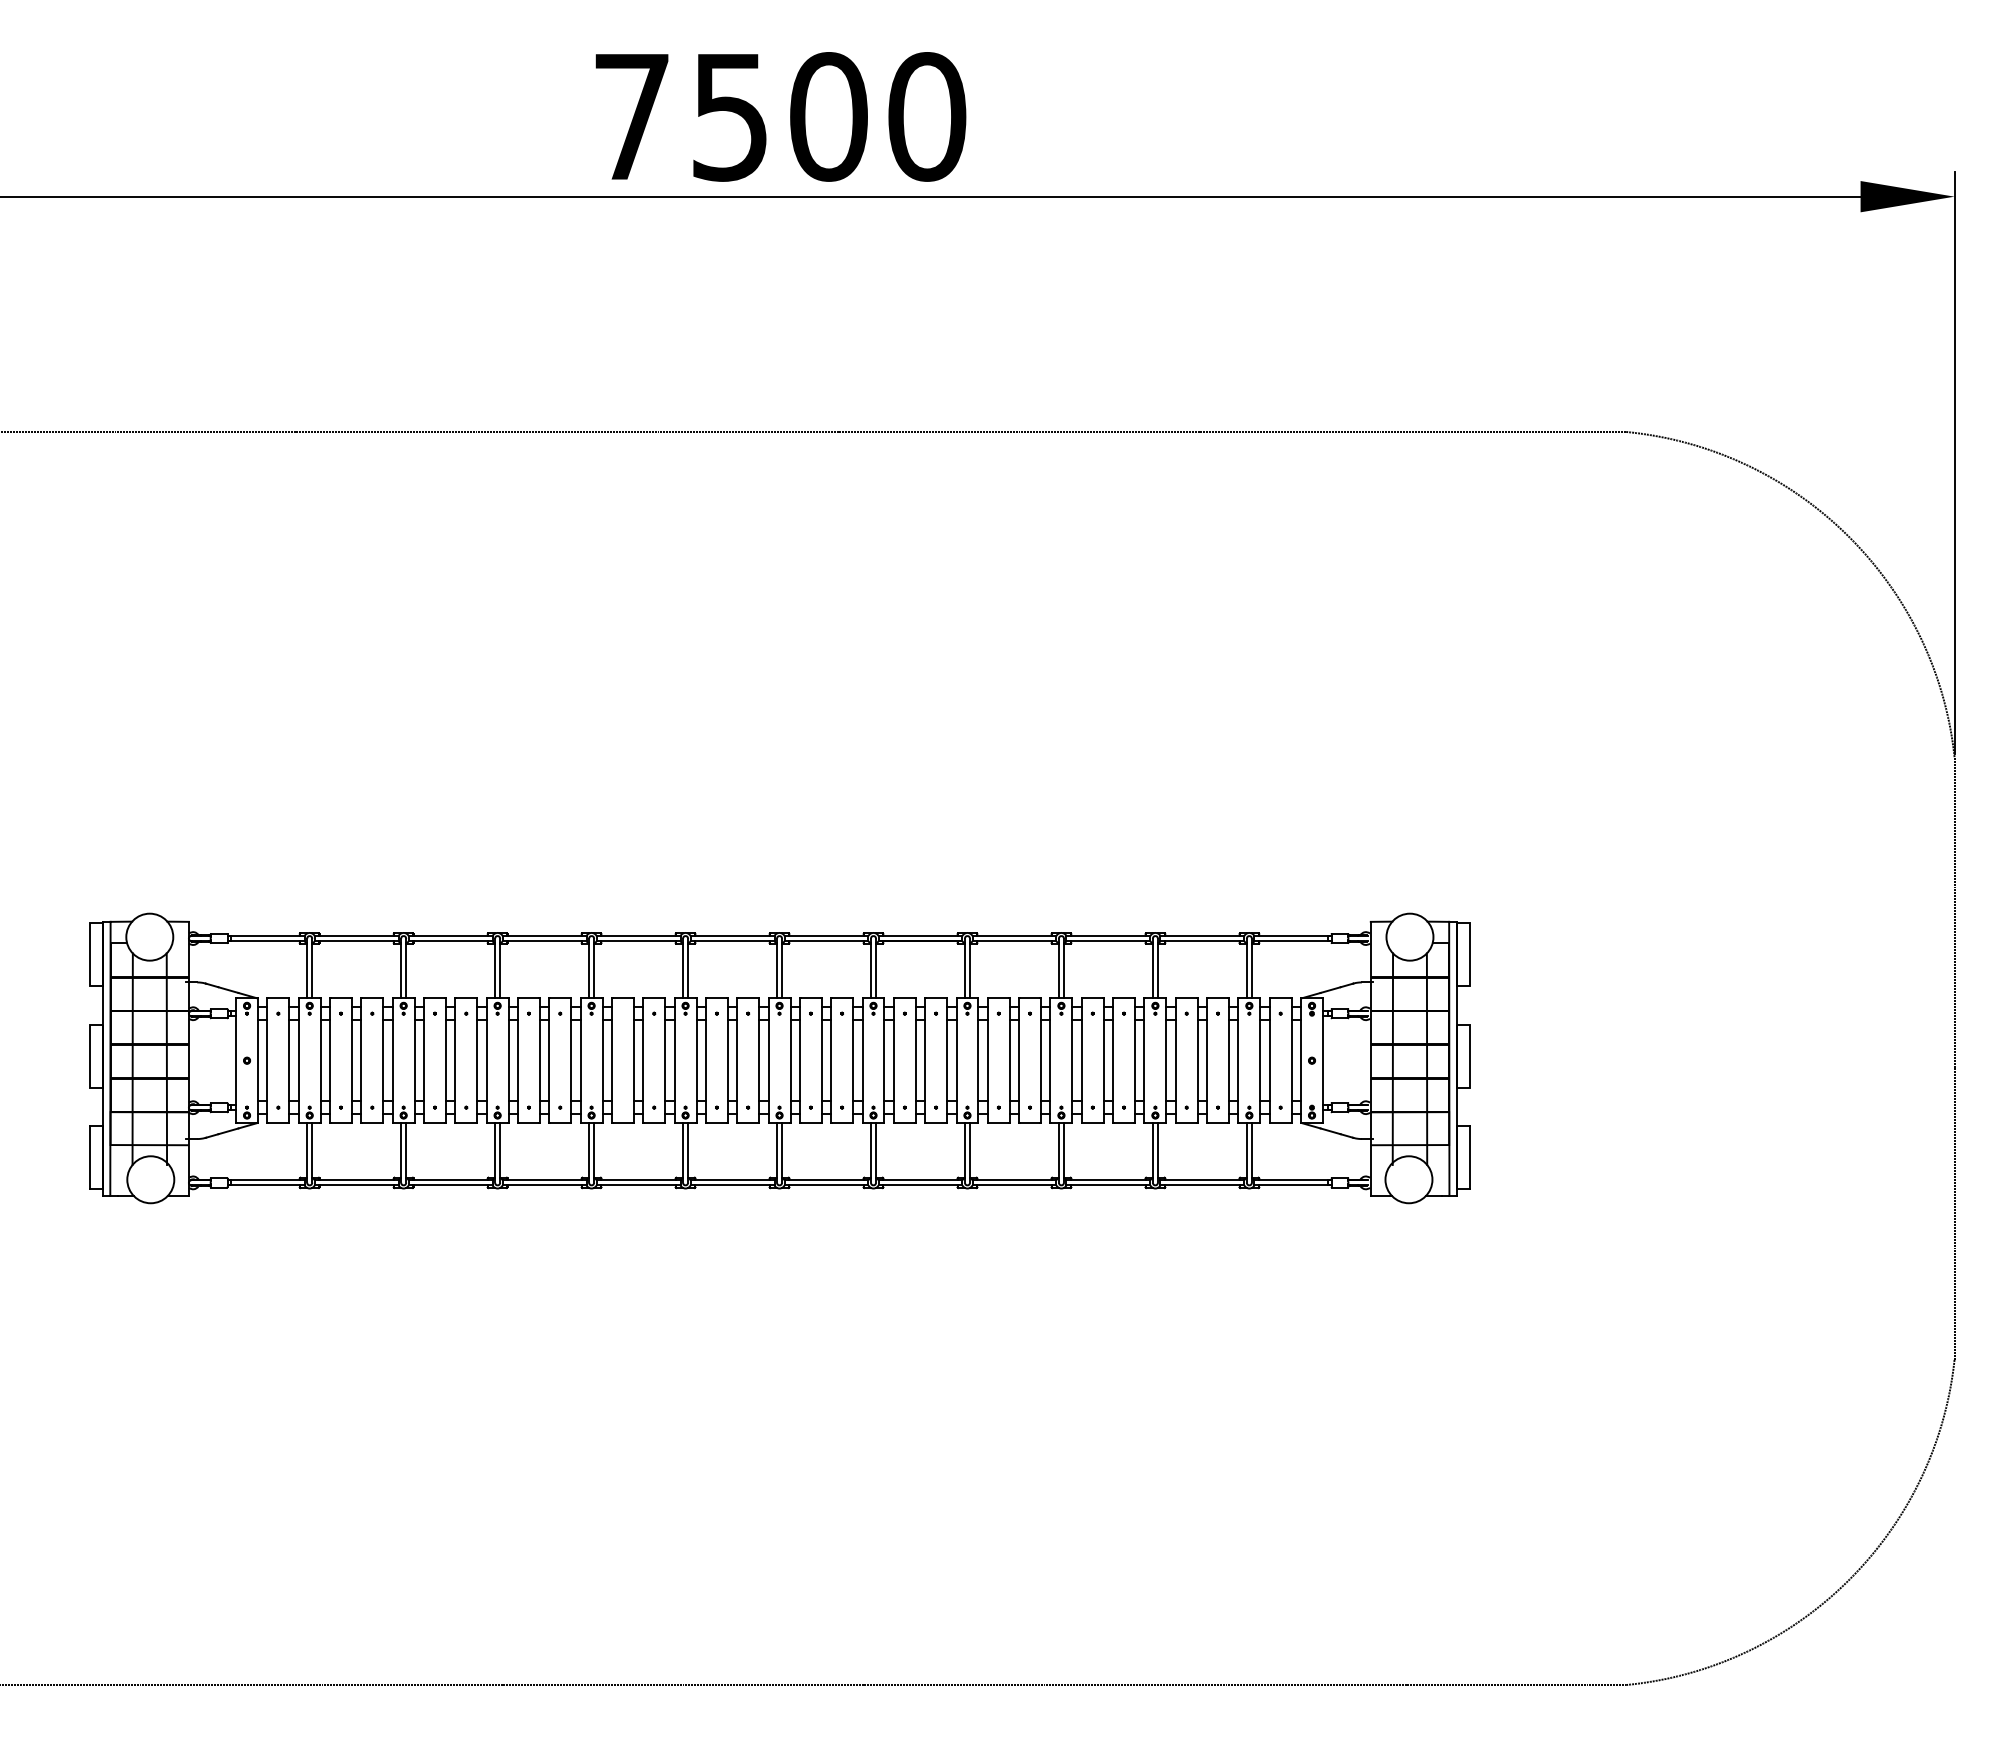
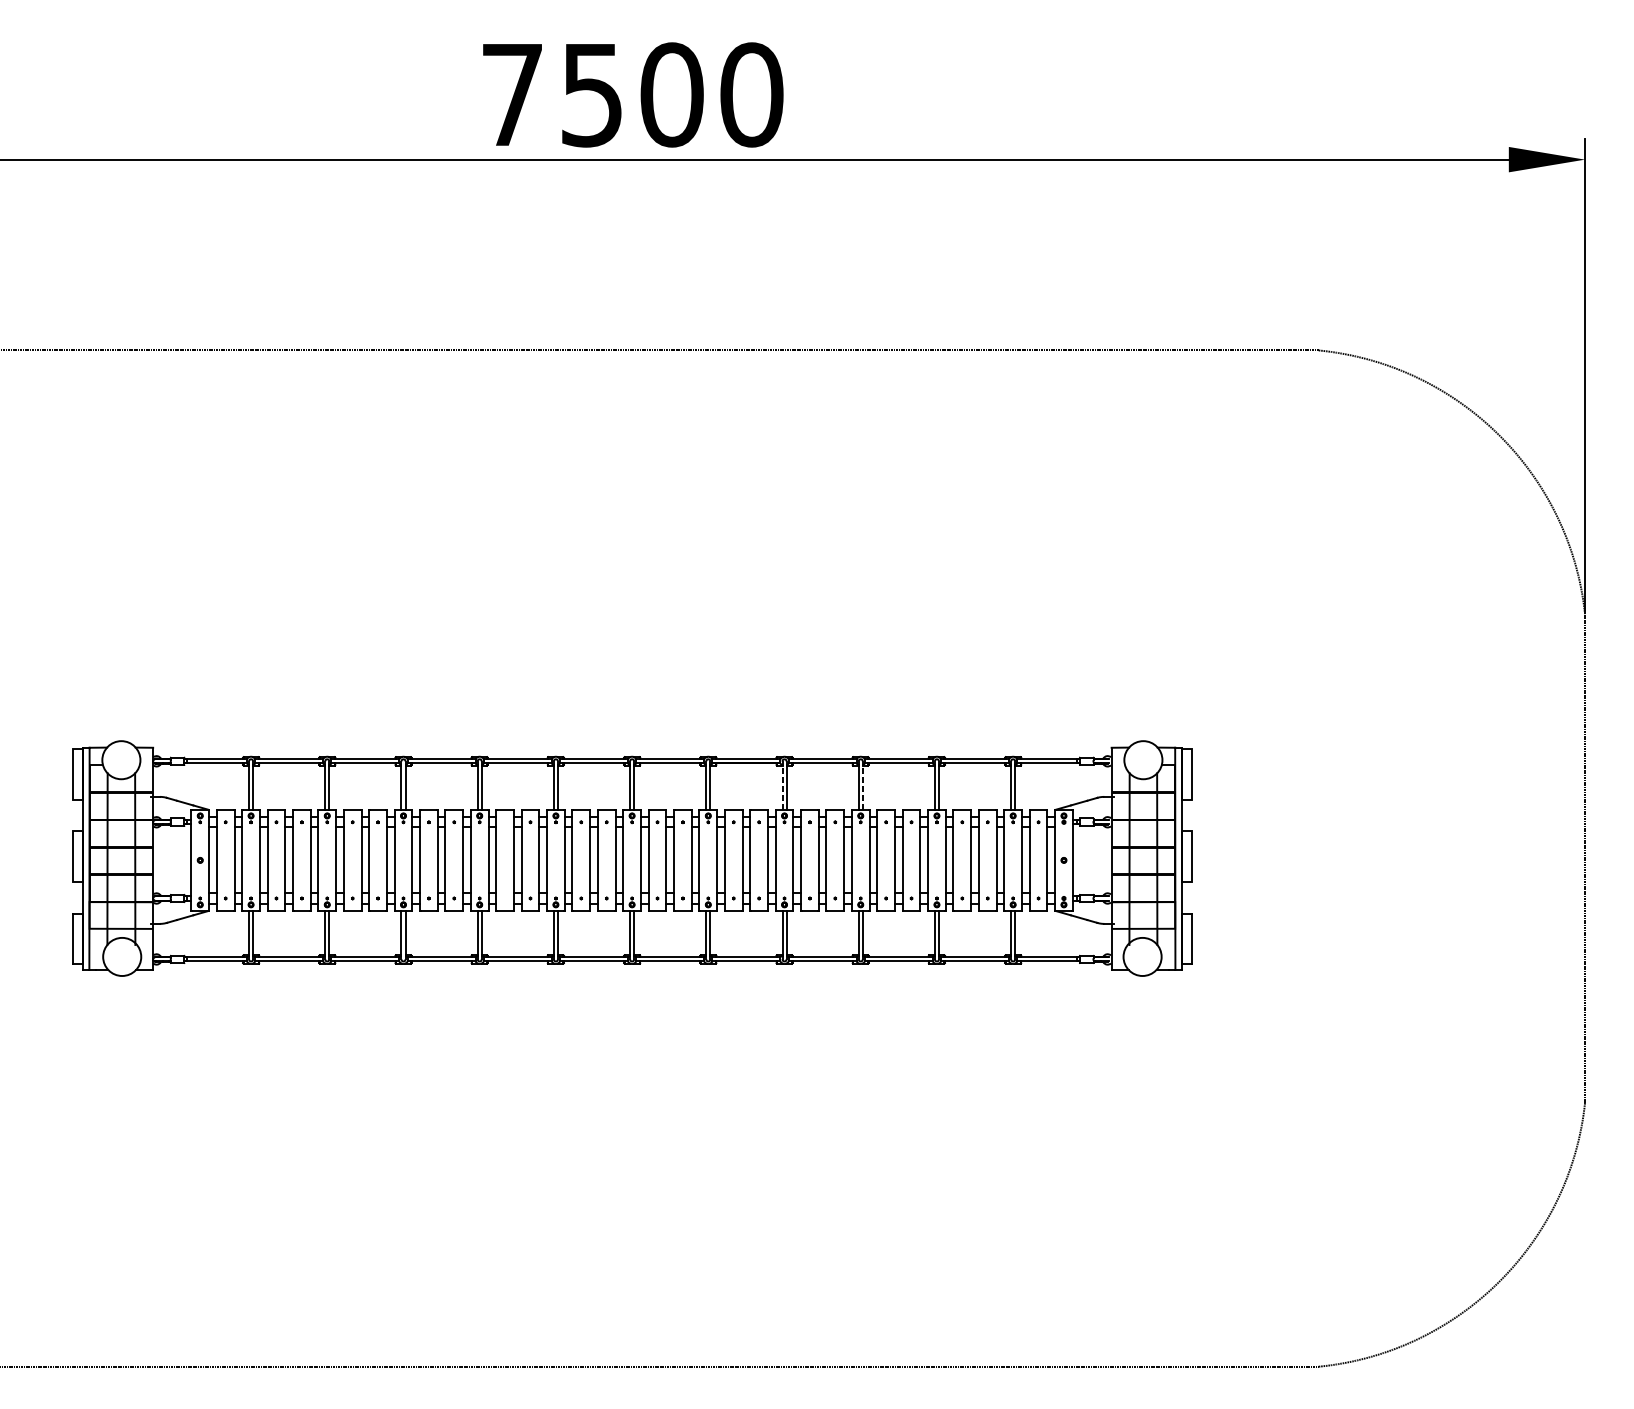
line: (964, 970) -> (782, 787), solid -> dashed
line: (1063, 970) -> (862, 787), solid -> dashed

